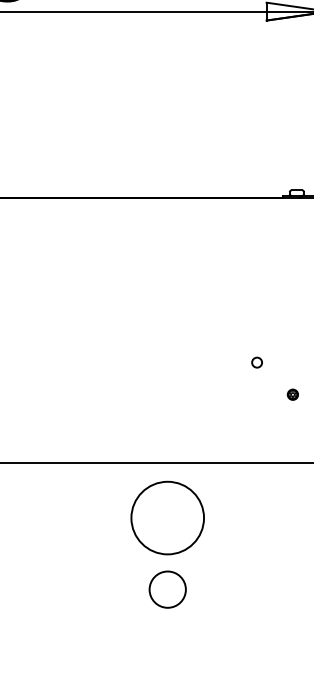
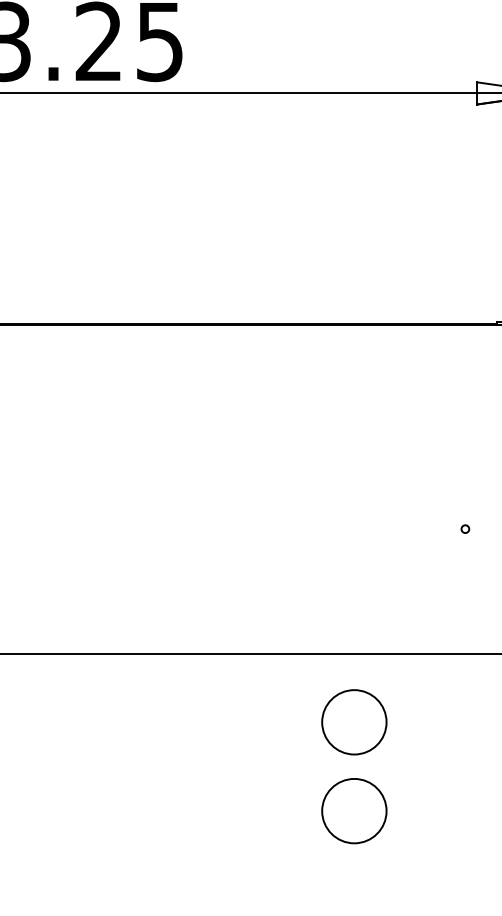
circle: (257, 362) -> (465, 528), size x0.62
circle: (167, 518) -> (354, 722), size x0.71
circle: (167, 589) -> (354, 810), size x1.43

